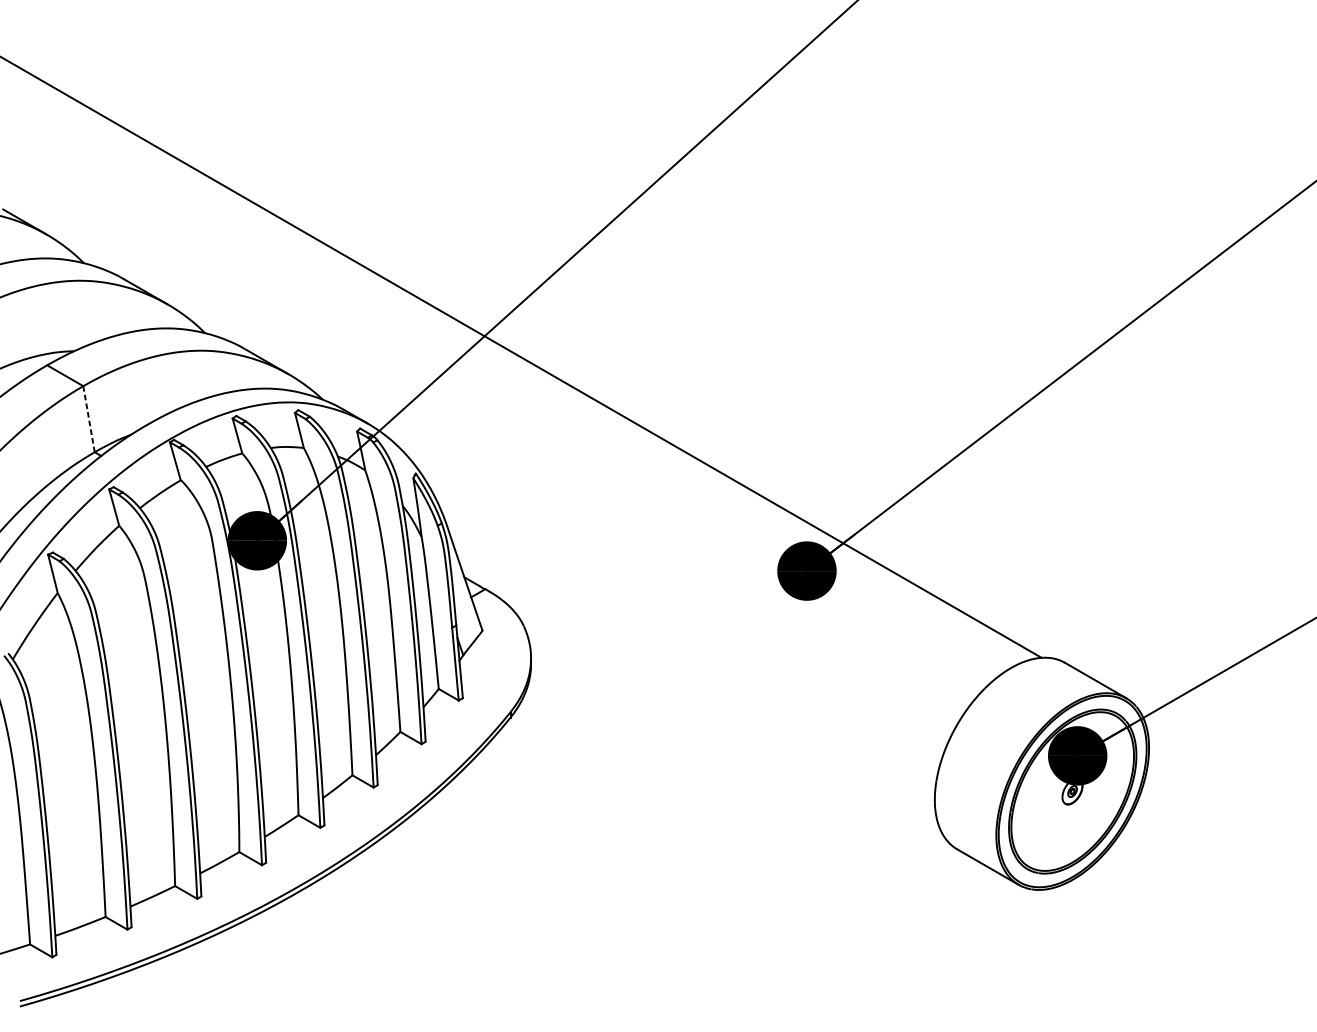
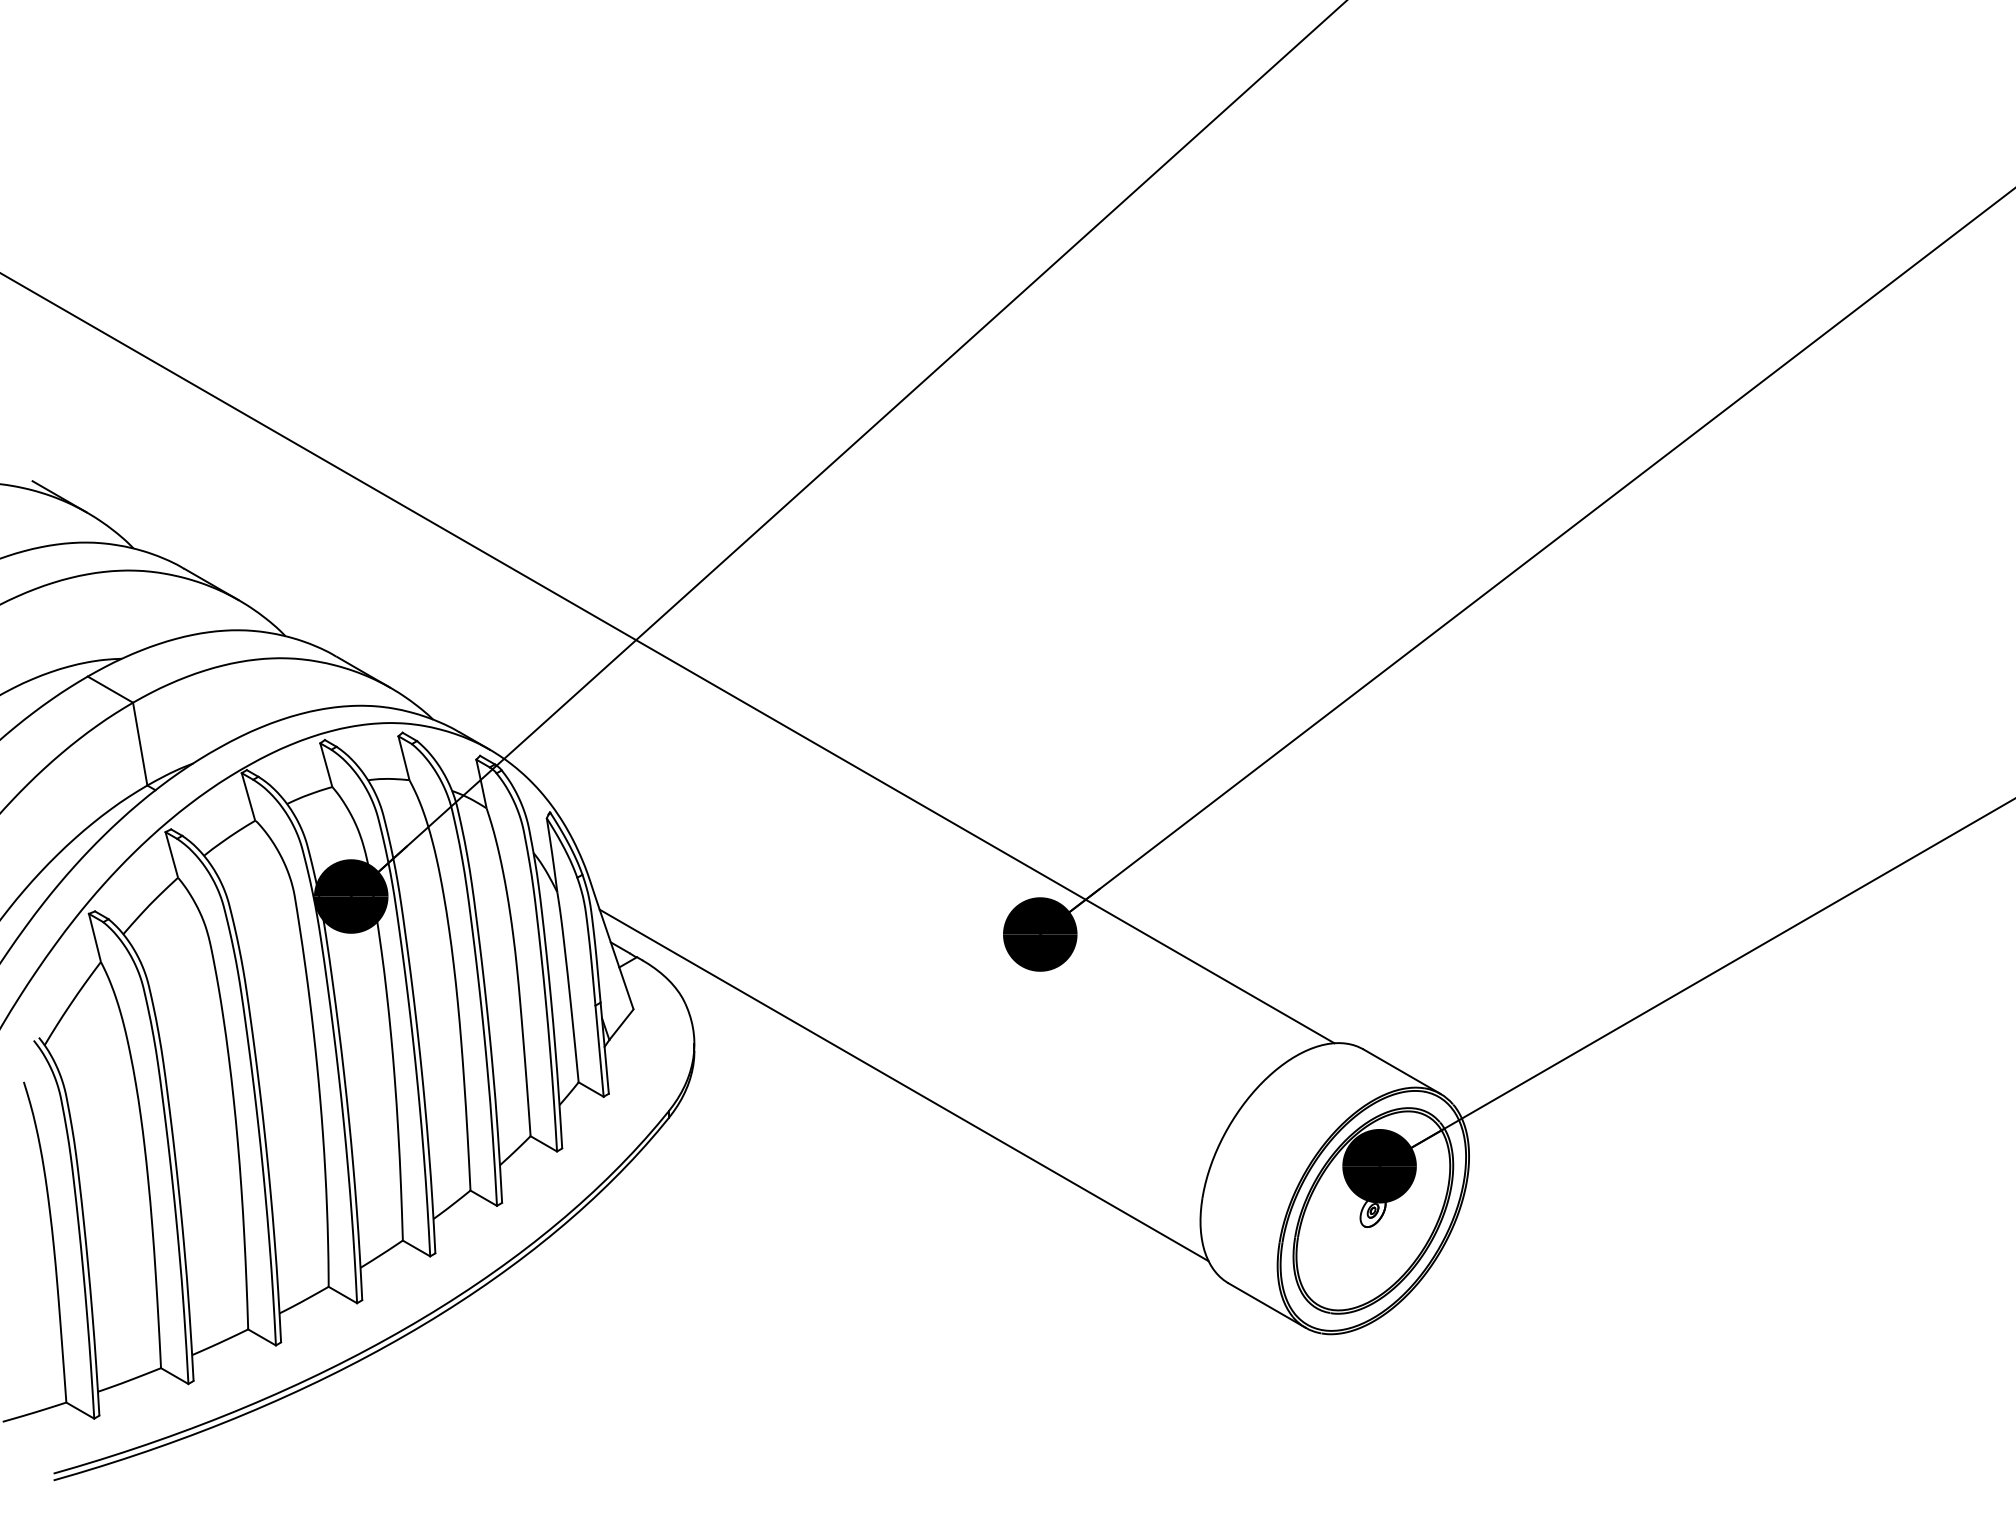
line: (89, 418) -> (140, 743), dashed -> solid
line: (697, 691) -> (903, 1085), added

